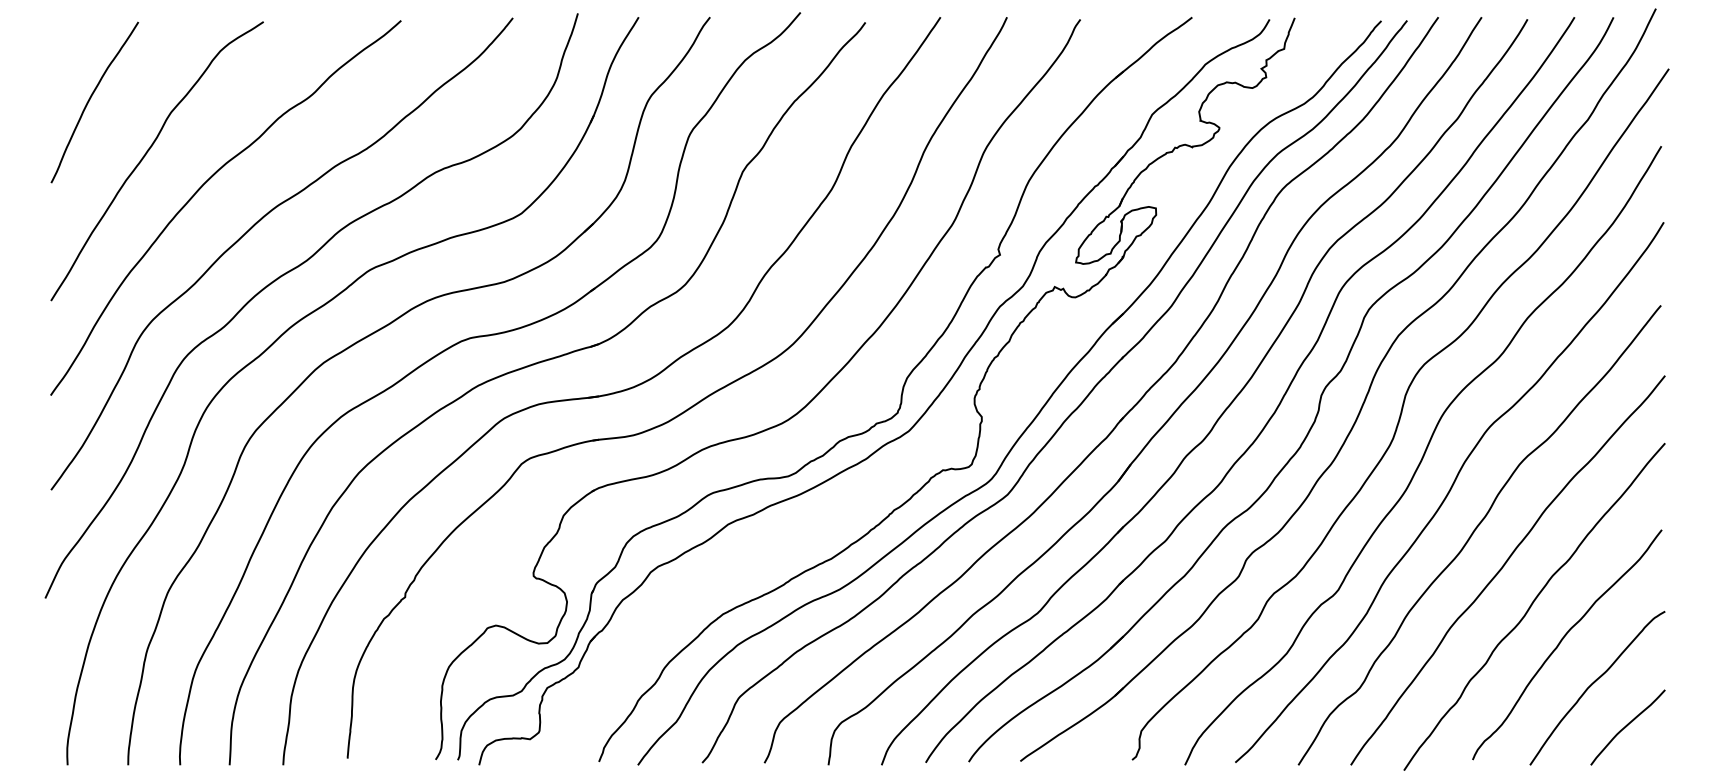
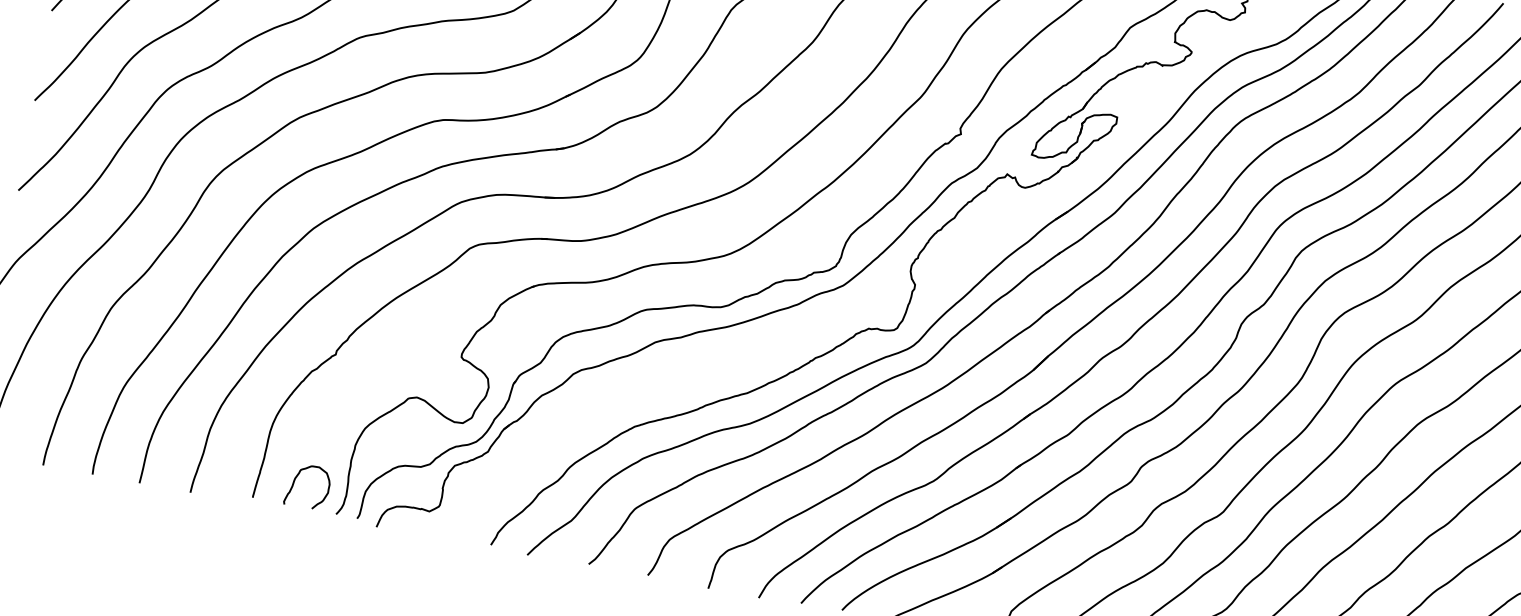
curve: (388, 731) -> (296, 479), added

